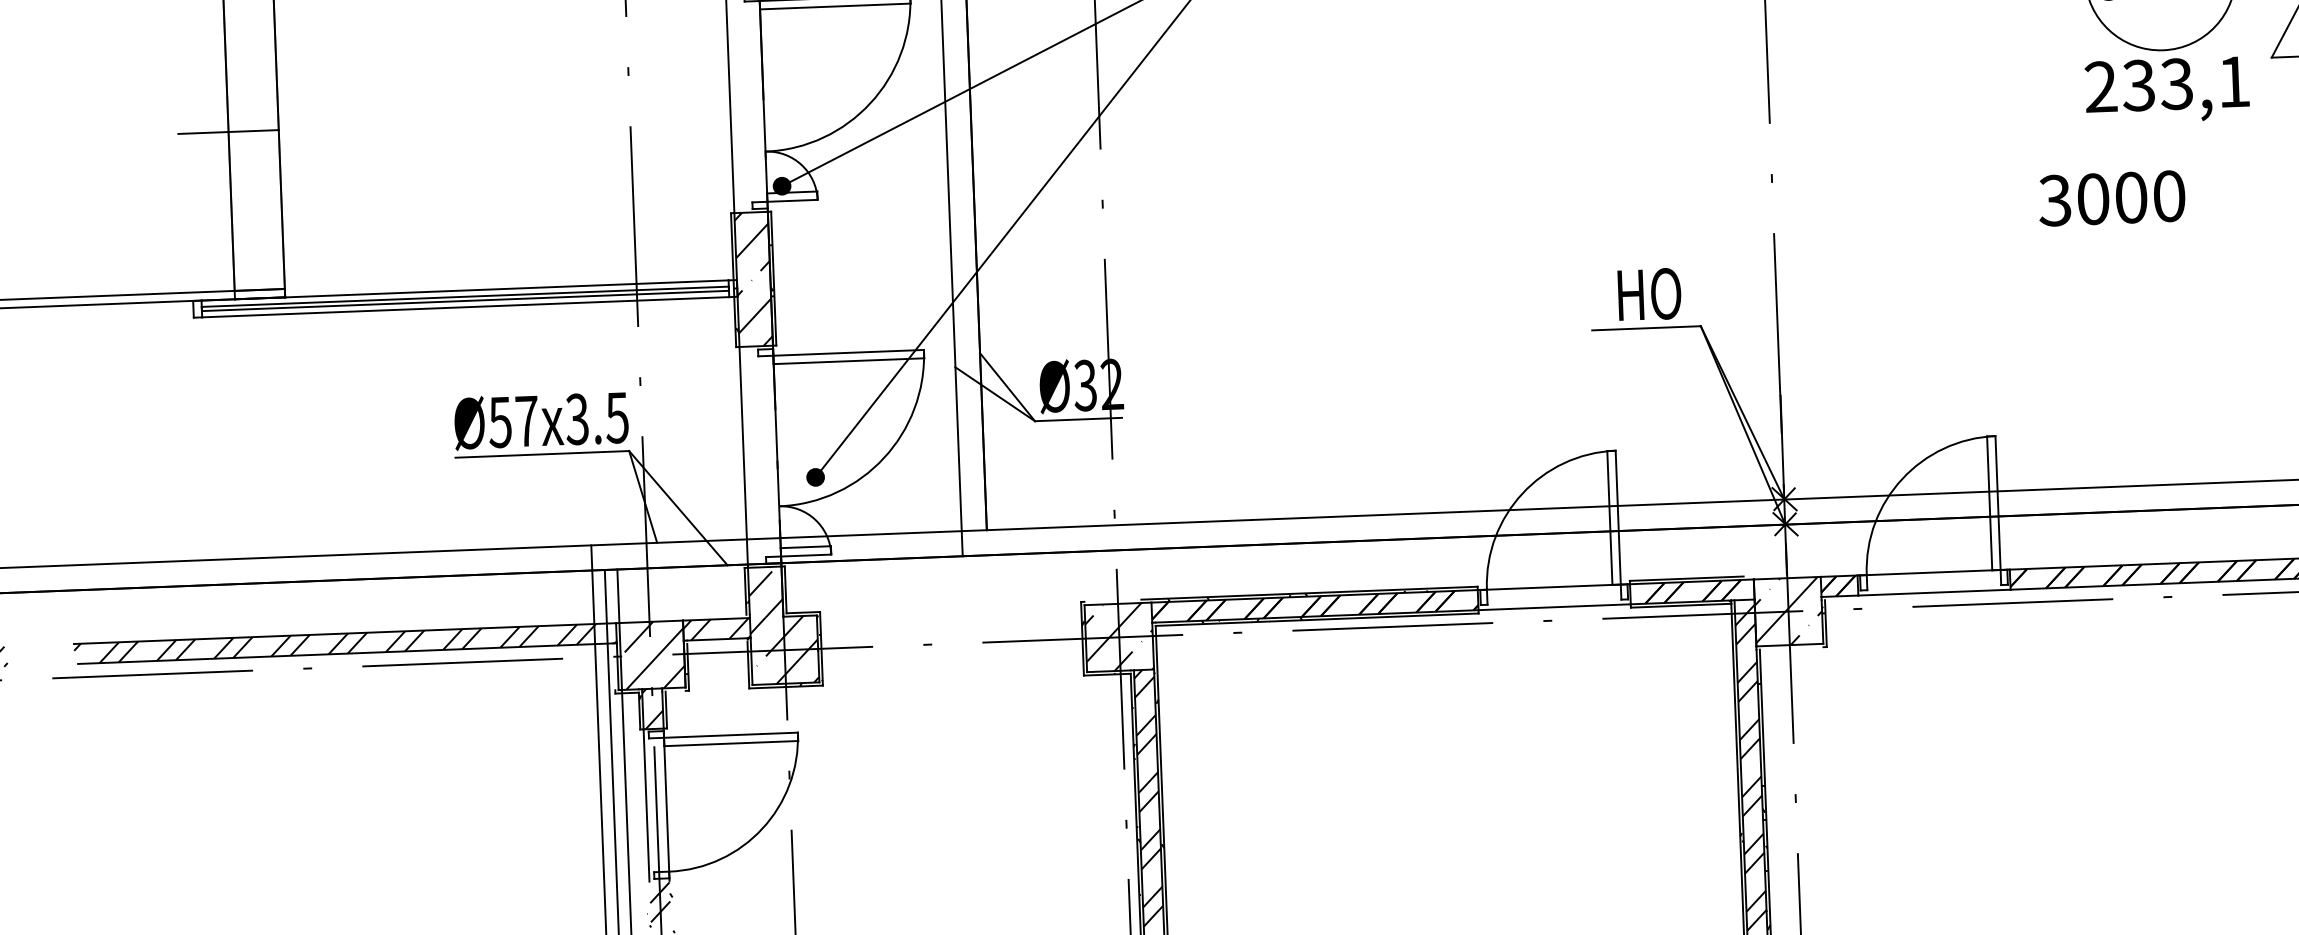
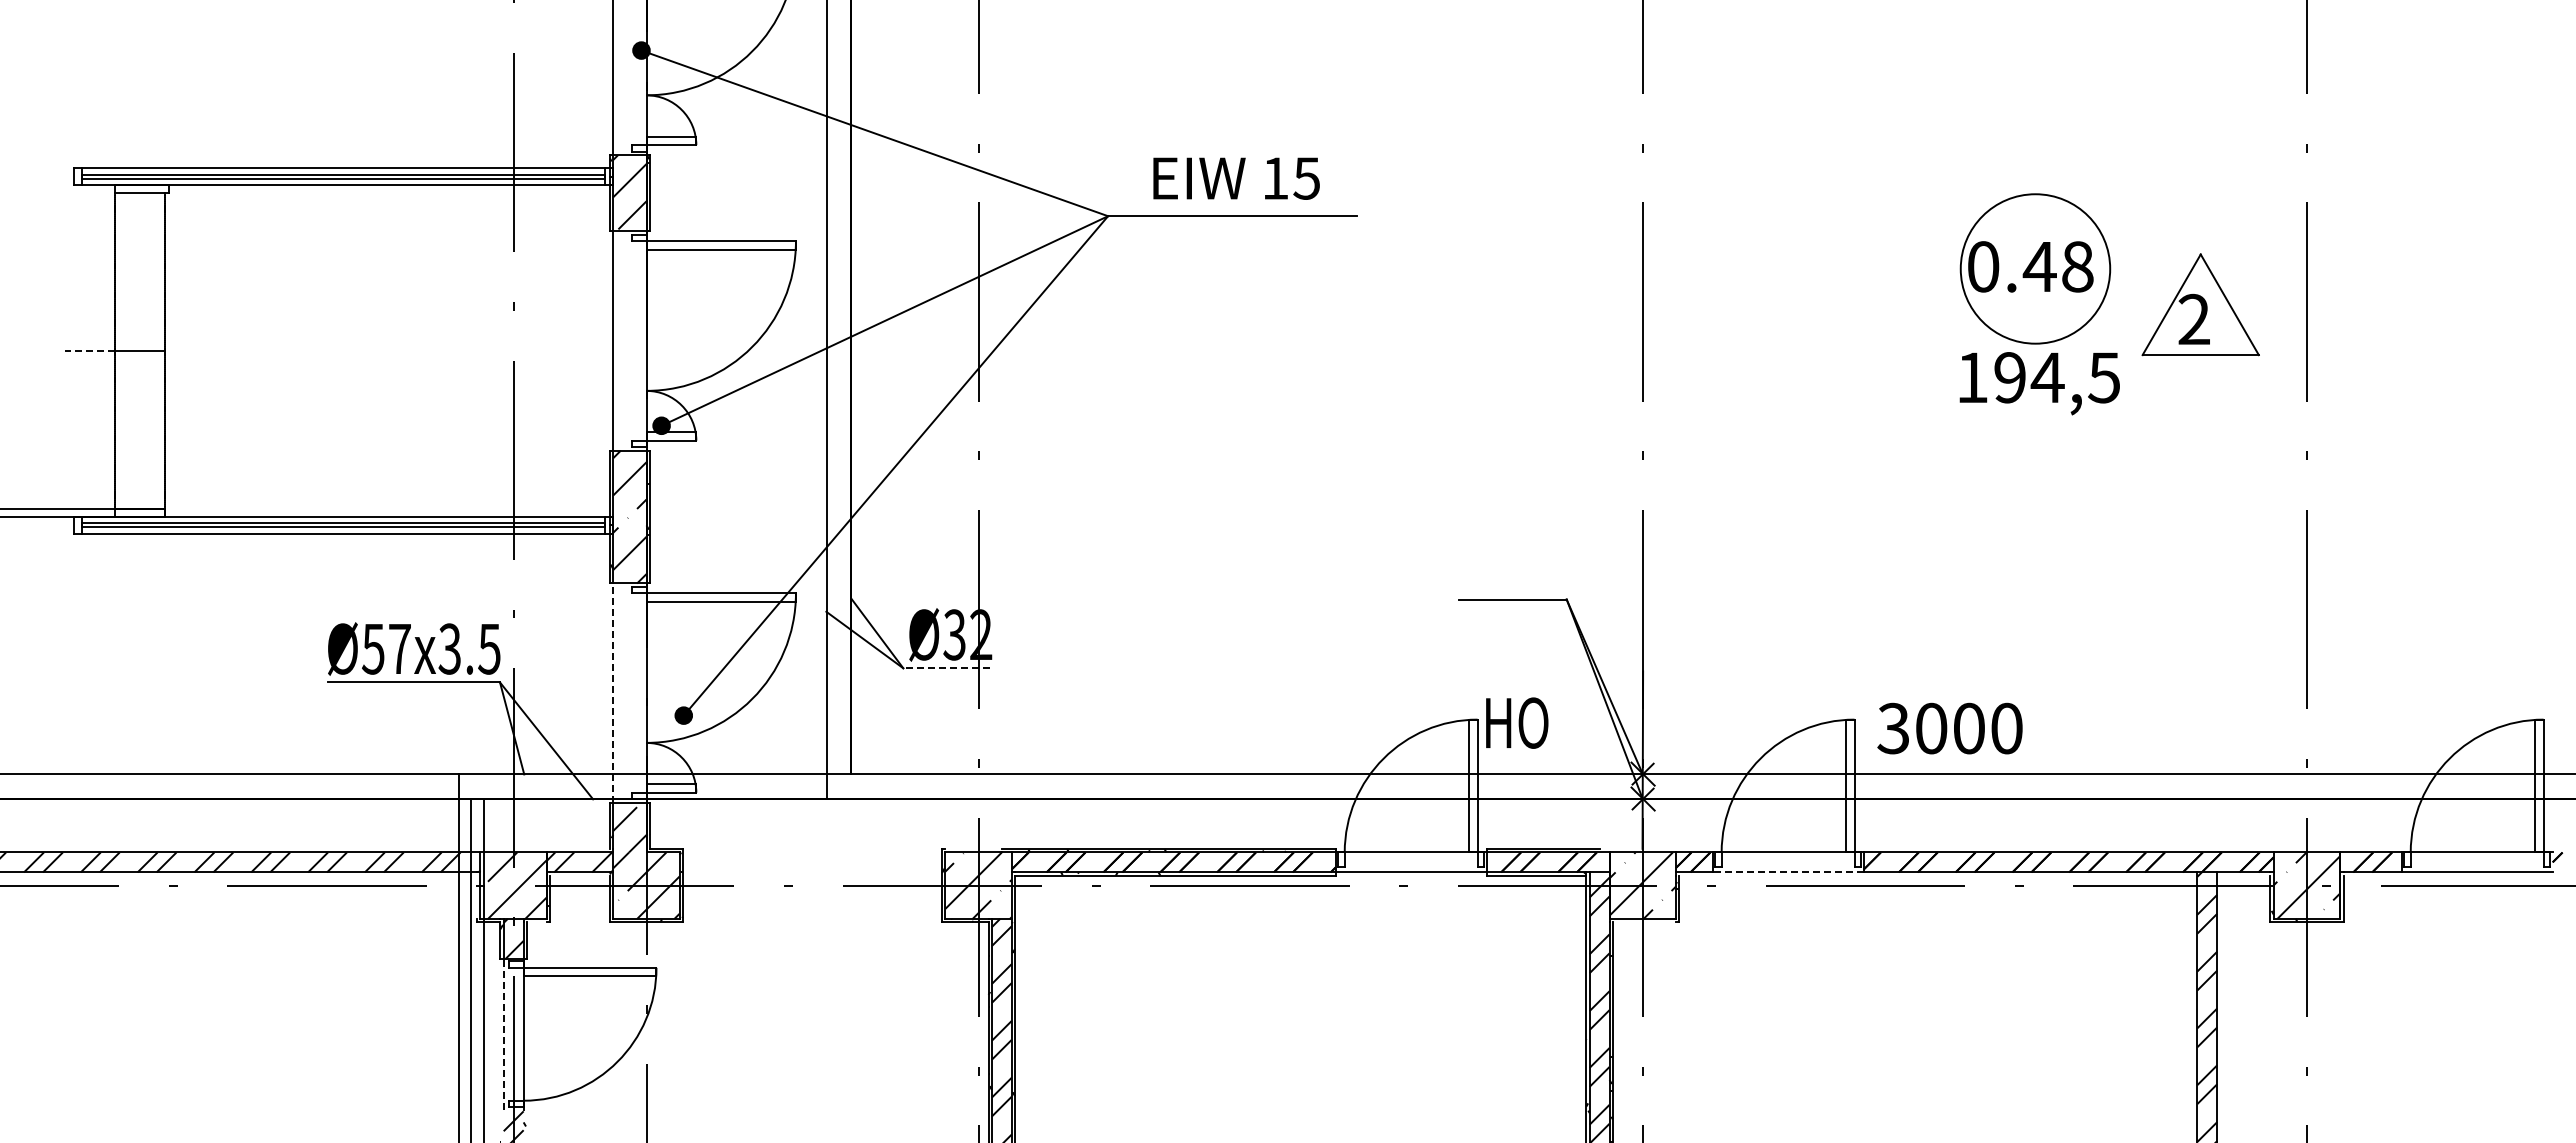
text: (2166, 84) -> (2037, 377), 233,1 -> 194,5
line: (203, 133) -> (90, 351), solid -> dashed
text: (2111, 198) -> (1949, 728), moved
text: (1649, 293) -> (1517, 722), moved
line: (1077, 419) -> (945, 668), solid -> dashed
line: (743, 457) -> (613, 693), solid -> dashed
line: (1934, 592) -> (1788, 872), solid -> dashed
line: (646, 805) -> (503, 1034), solid -> dashed

